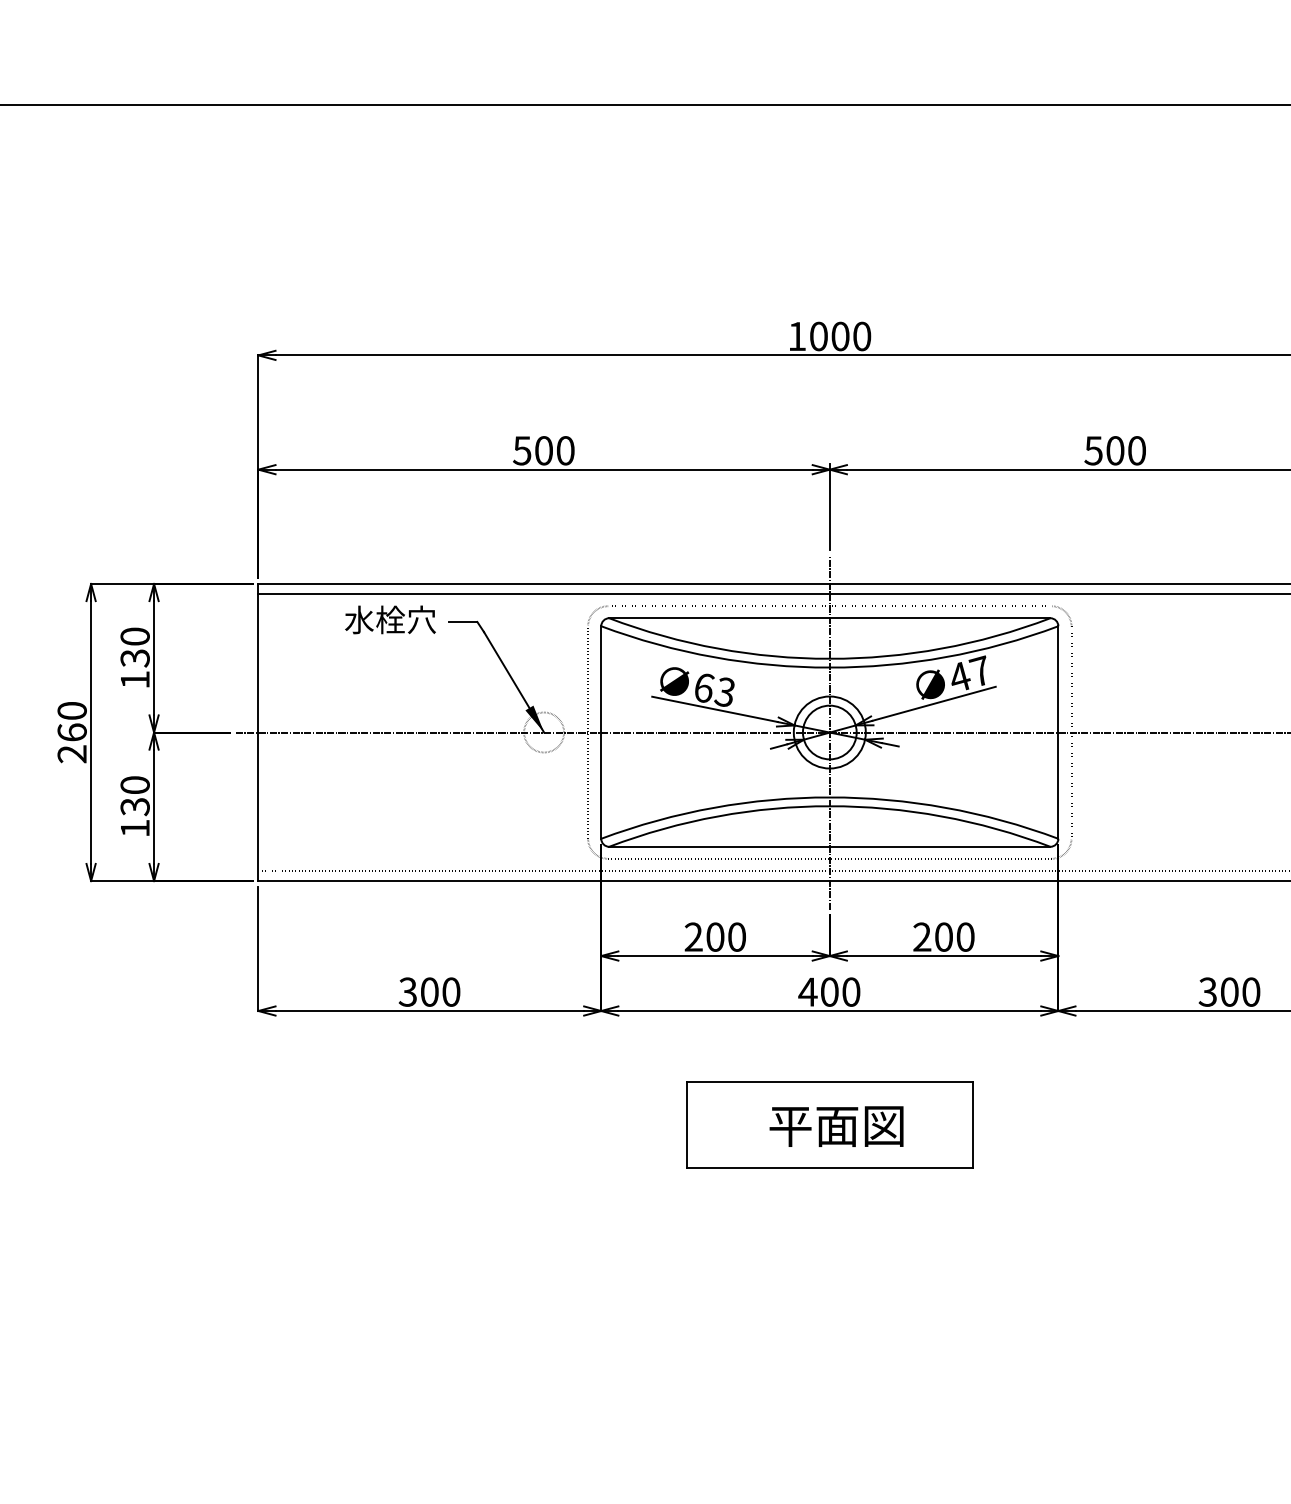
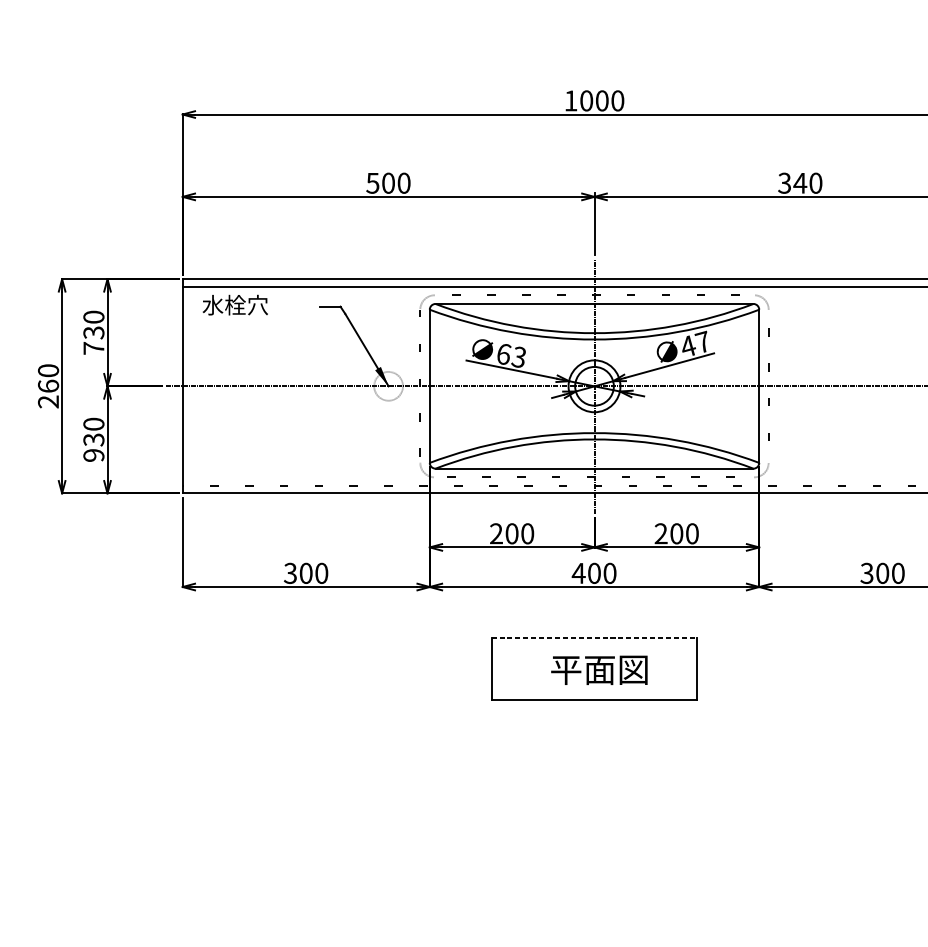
text: (1104, 450) -> (792, 183), 500 -> 340
text: (390, 619) -> (235, 304), moved
text: (135, 679) -> (94, 348), 130 -> 730
text: (134, 828) -> (93, 455), 130 -> 930
line: (829, 1082) -> (594, 638), solid -> dashed

